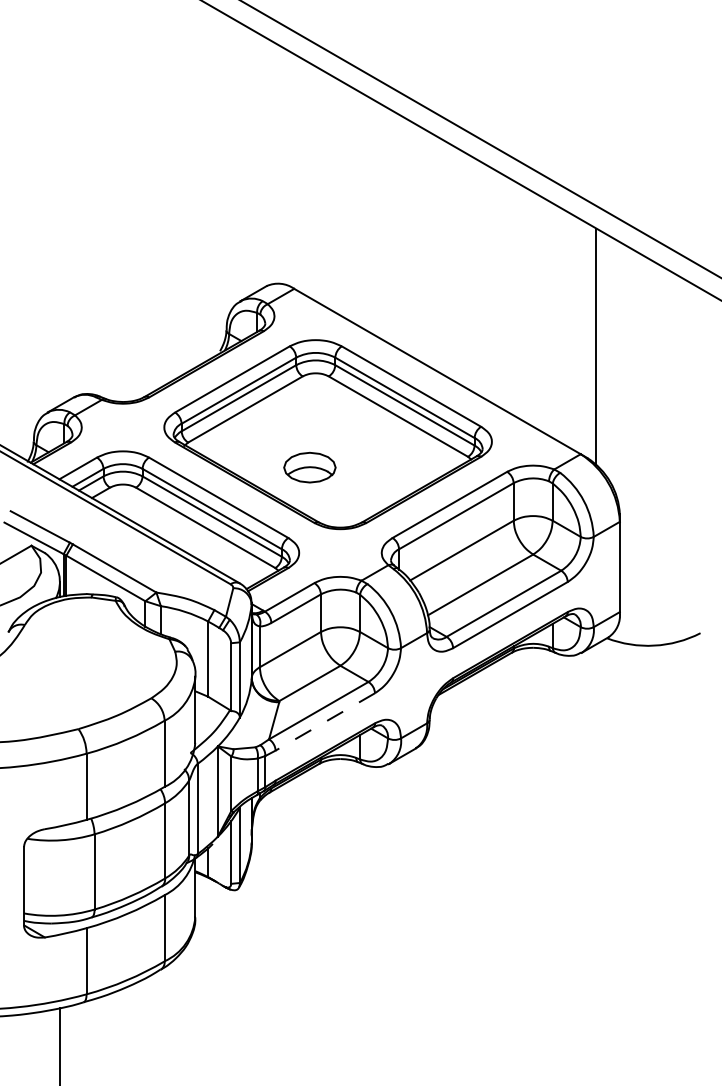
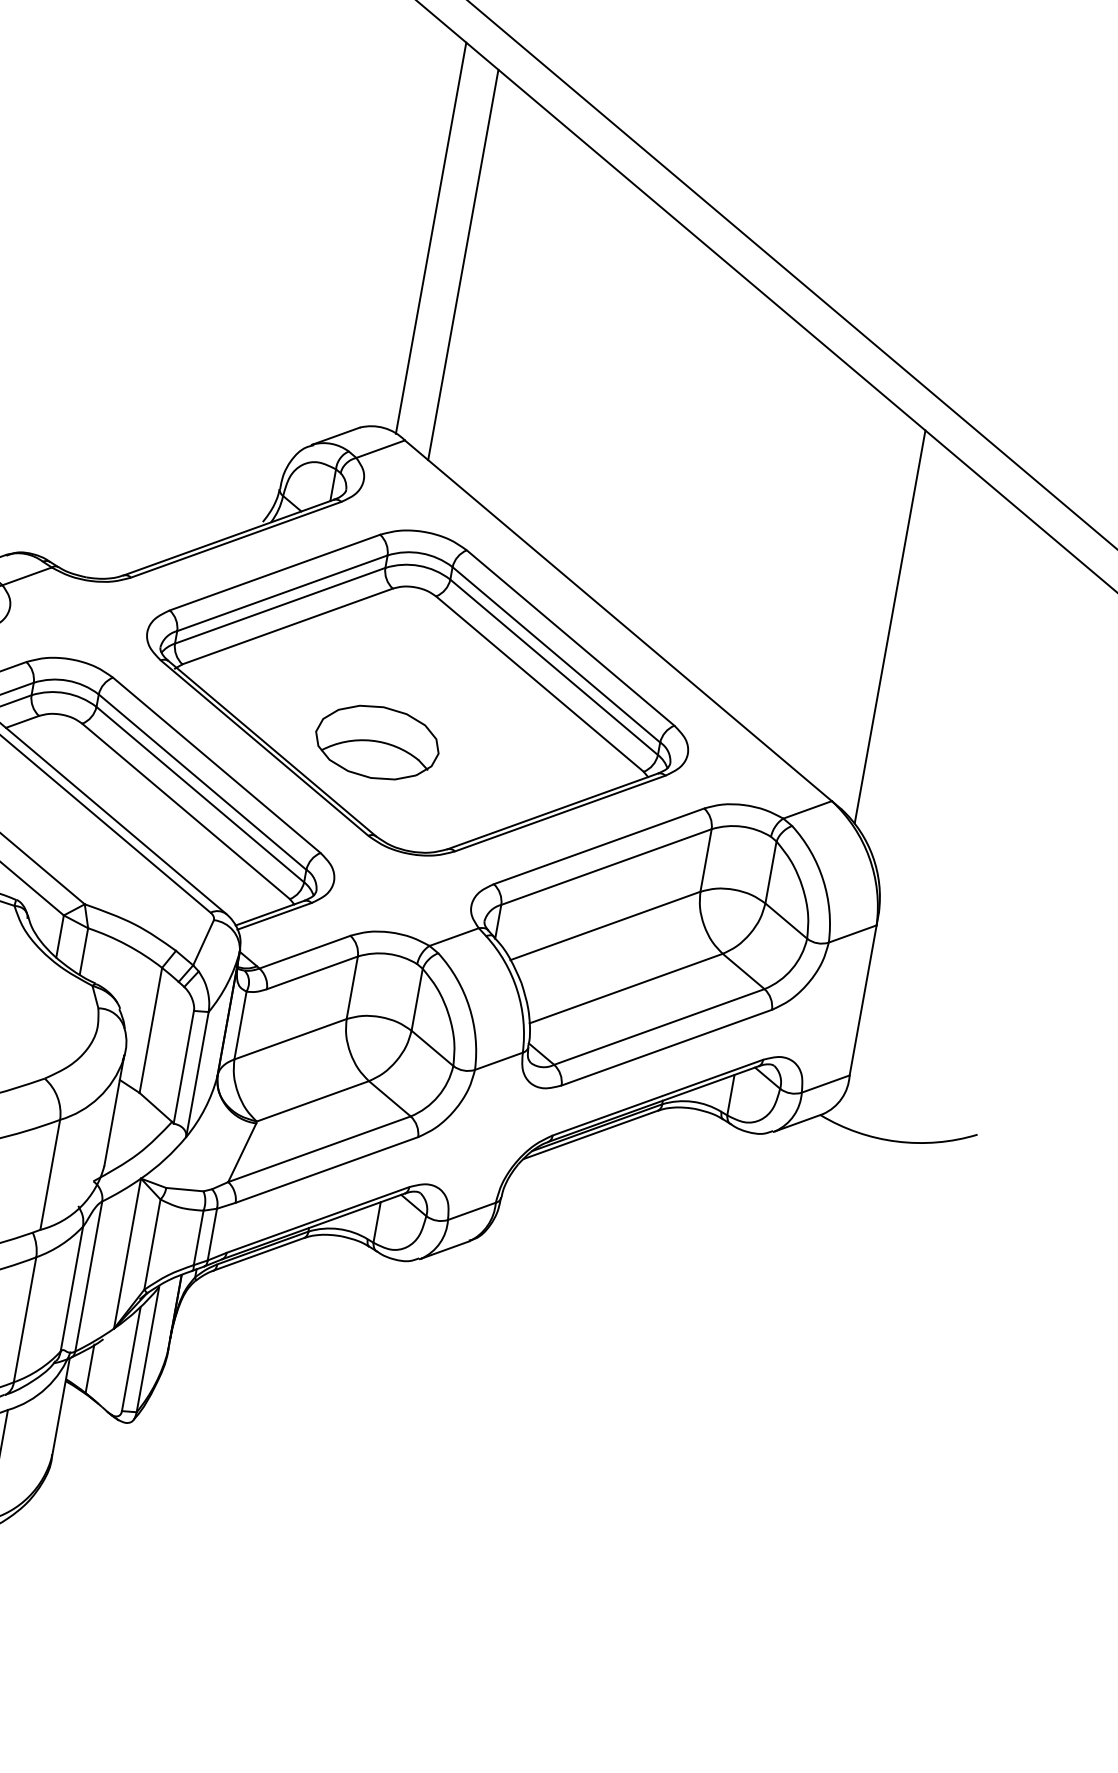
line: (288, 167) -> (431, 236), added
line: (309, 180) -> (462, 264), added
part: (309, 467) -> (376, 742), size x1.43
line: (324, 722) -> (325, 1170), dashed -> solid

